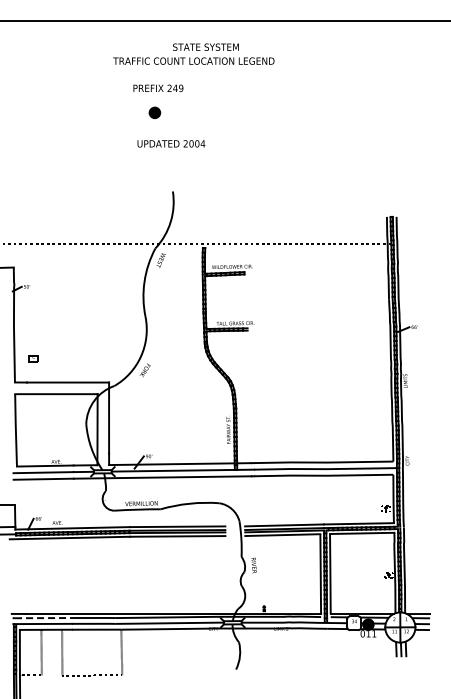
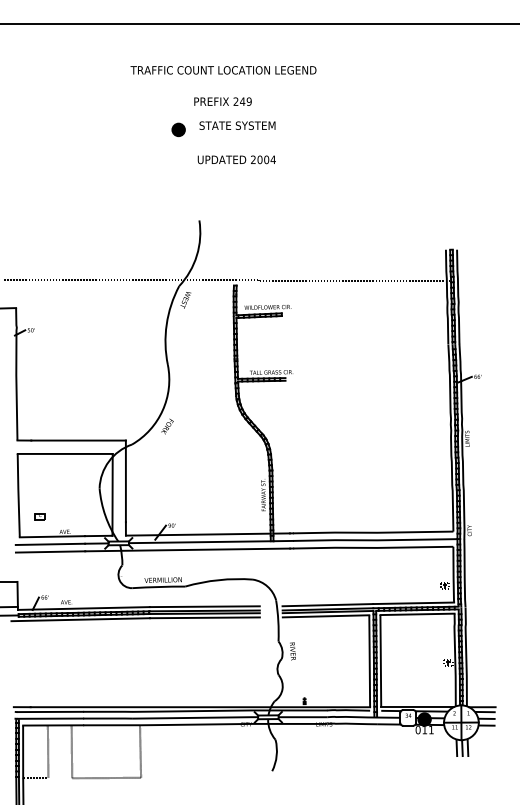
text: (205, 46) -> (236, 124), moved
text: (158, 88) -> (223, 101), moved
text: (171, 143) -> (236, 159), moved
part: (33, 358) -> (39, 516), moved
line: (44, 618) -> (51, 712), dashed -> solid

